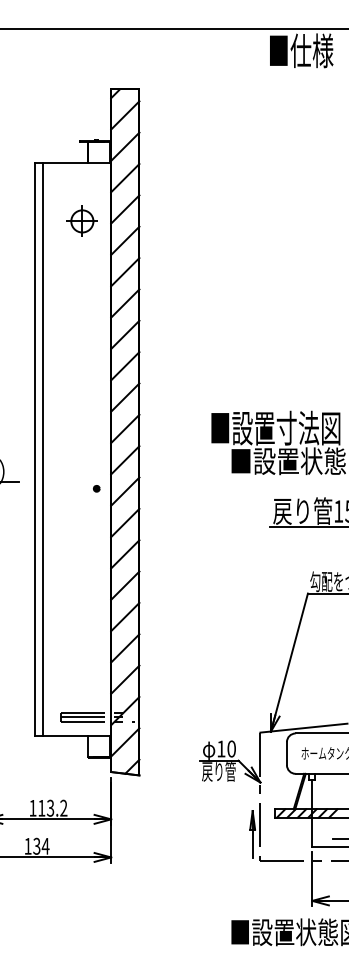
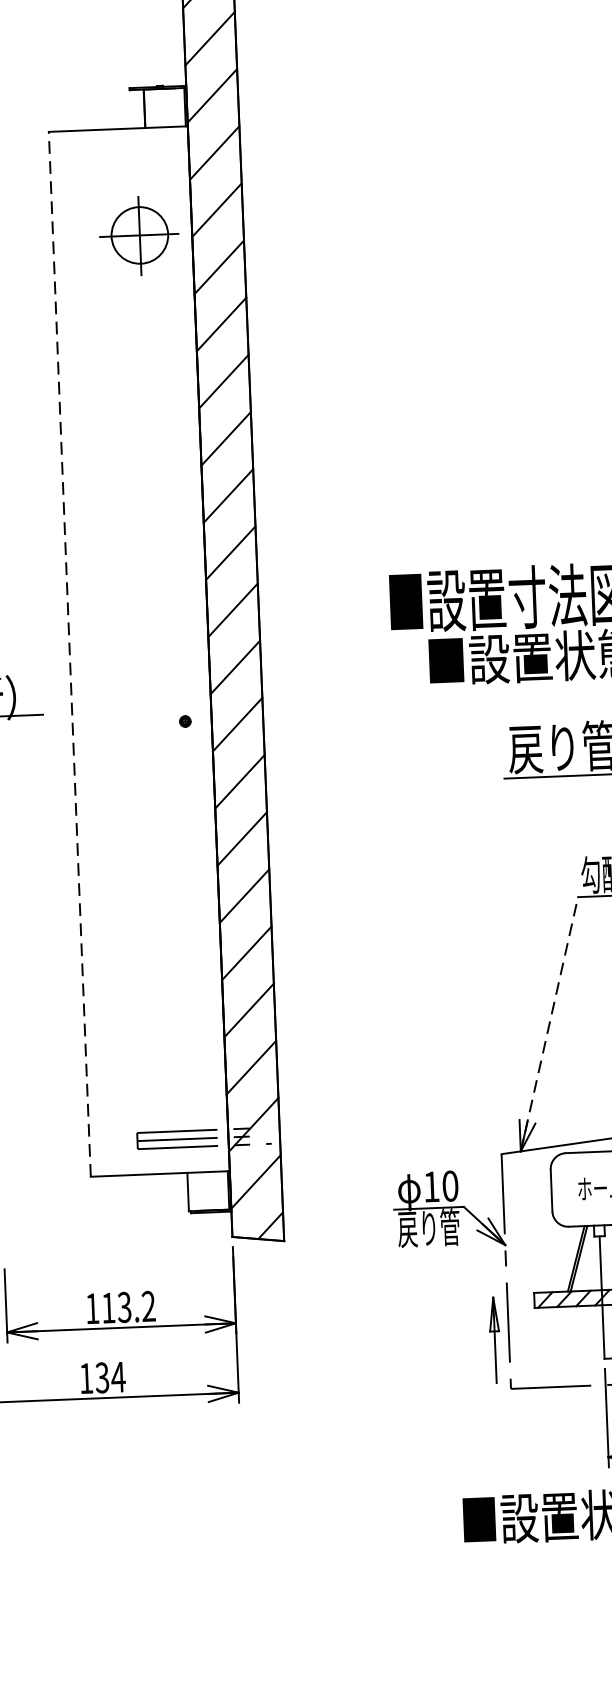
part: (81, 220) -> (137, 233), size x1.4
line: (43, 448) -> (85, 651), removed
line: (34, 449) -> (68, 654), solid -> dashed
line: (289, 662) -> (549, 1024), solid -> dashed

